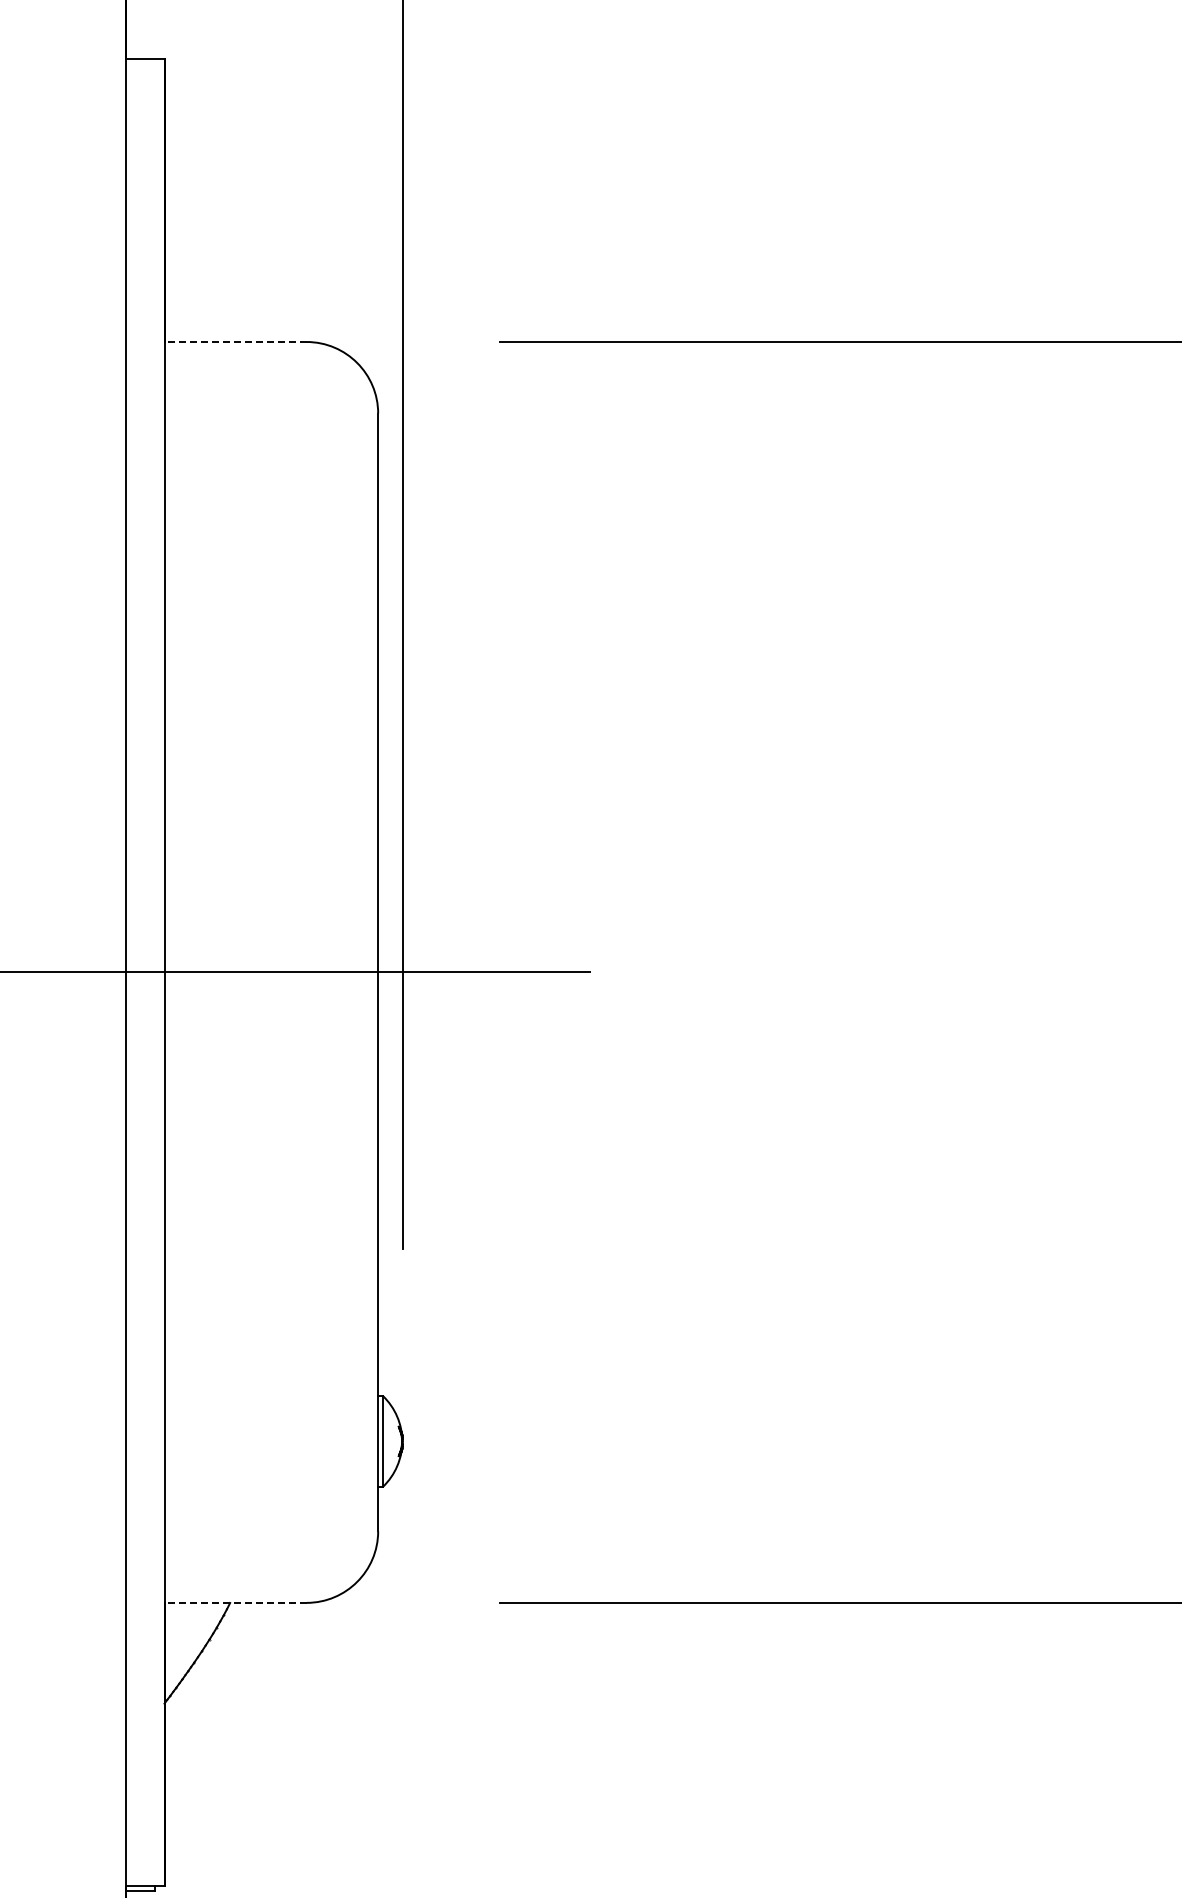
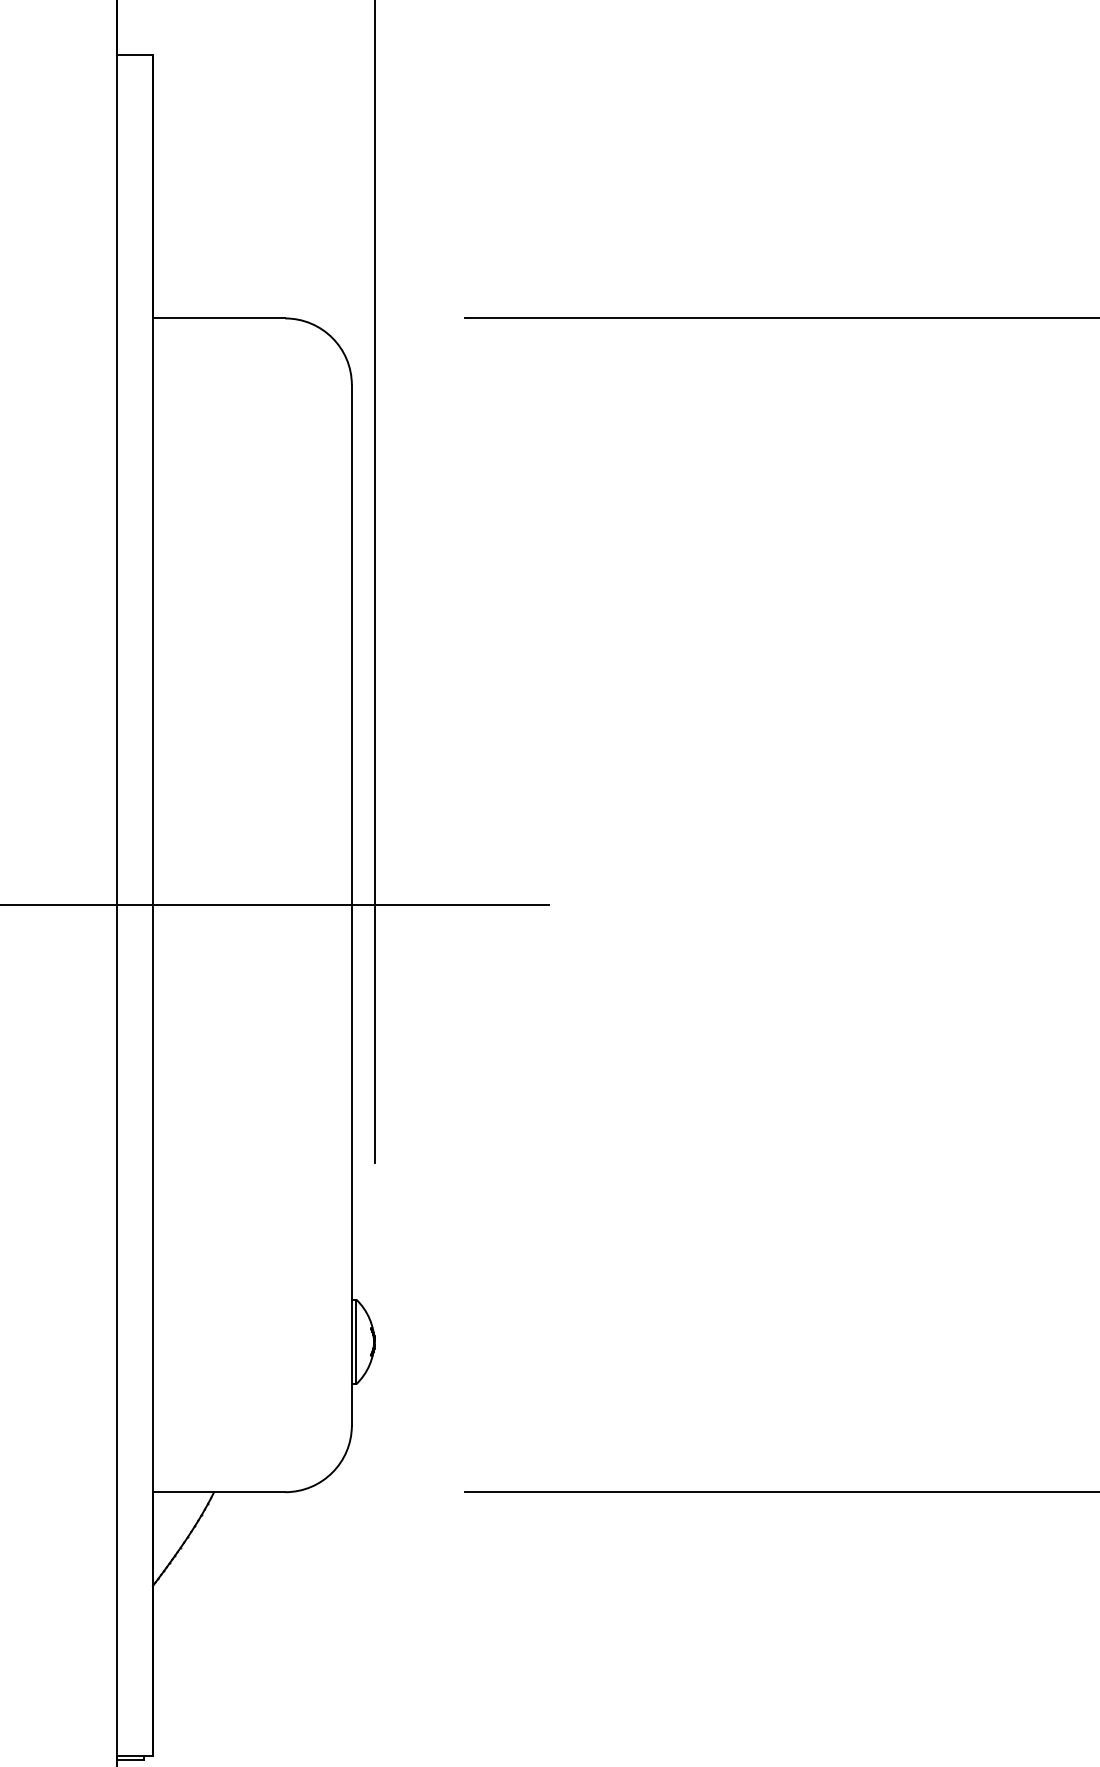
line: (235, 341) -> (219, 317), dashed -> solid
line: (235, 1602) -> (219, 1491), dashed -> solid

